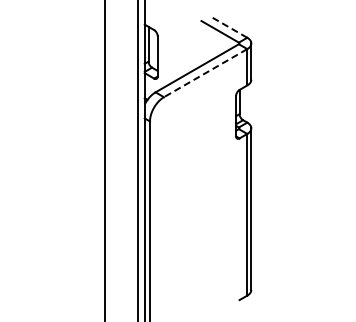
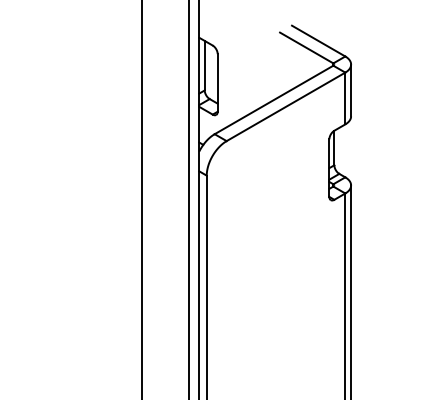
line: (228, 26) -> (318, 40), dashed -> solid
line: (205, 73) -> (285, 107), dashed -> solid

